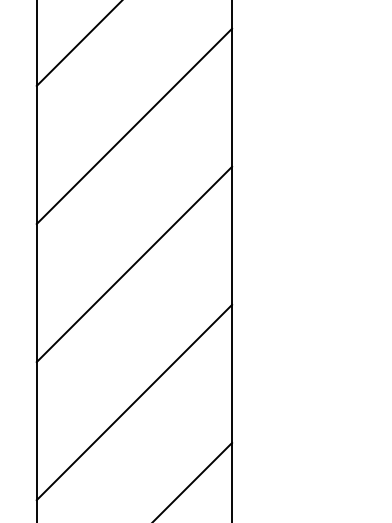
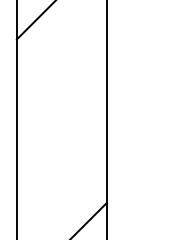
line: (133, 125) -> (61, 57), removed
line: (133, 264) -> (61, 121), removed
line: (133, 402) -> (61, 184), removed

